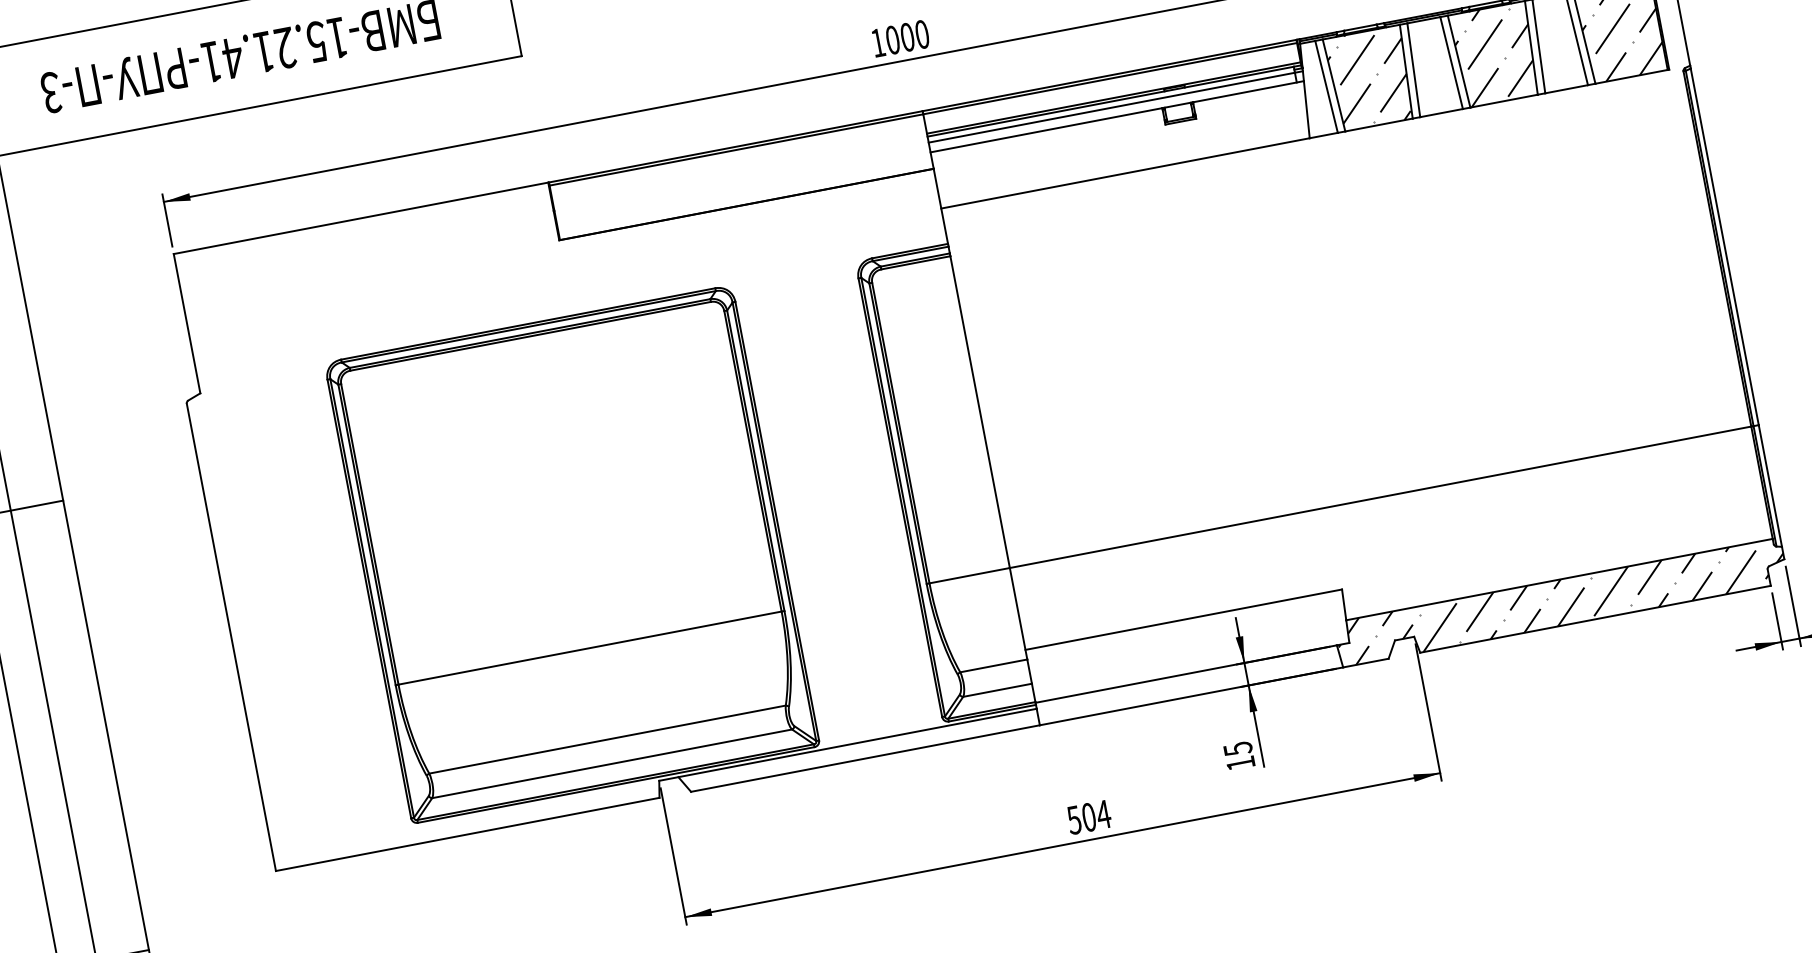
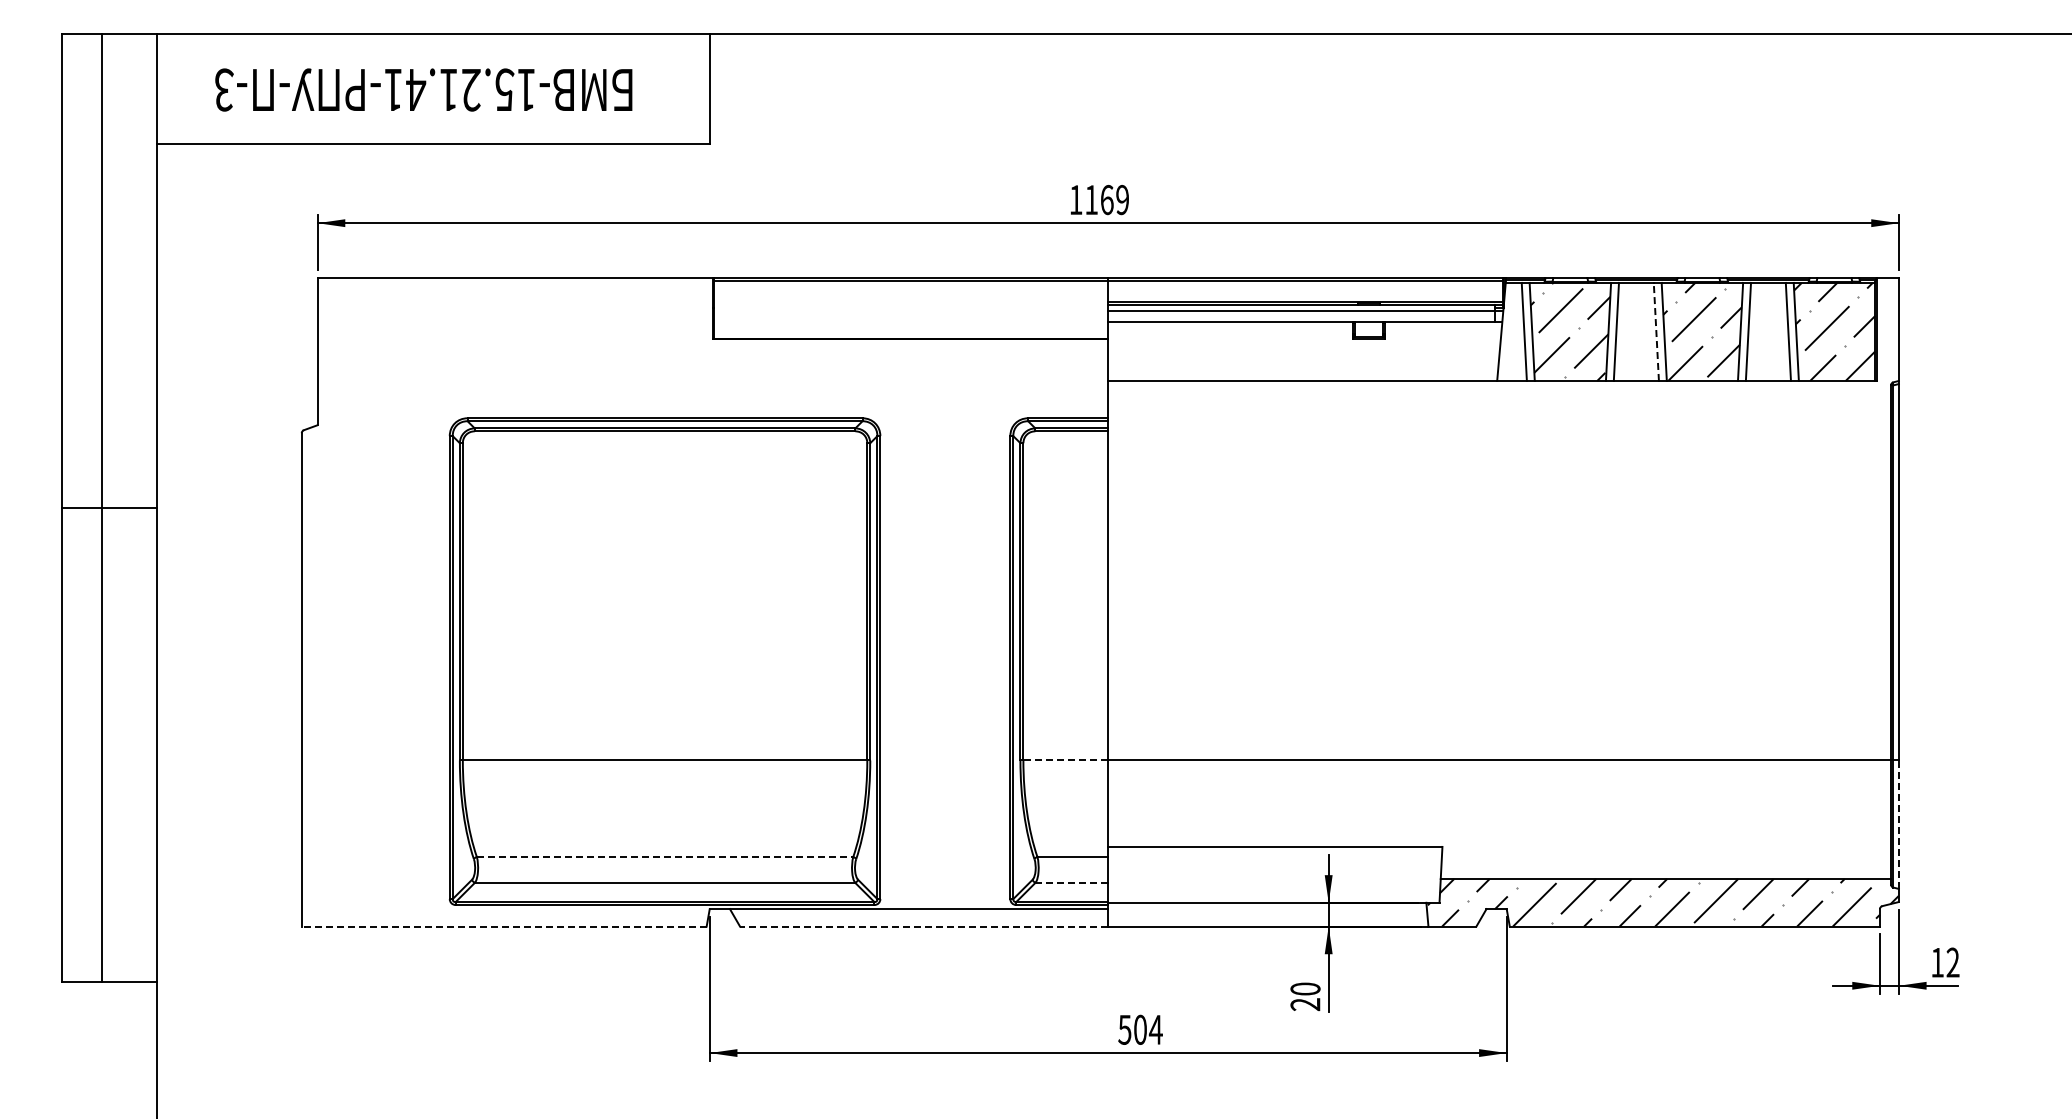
text: (907, 36) -> (1107, 199), 1000 -> 1169
line: (1451, 62) -> (1656, 331), solid -> dashed
line: (1769, 485) -> (1898, 824), solid -> dashed
line: (969, 575) -> (1065, 760), solid -> dashed
line: (997, 690) -> (1071, 882), solid -> dashed
line: (608, 739) -> (665, 857), solid -> dashed
text: (1239, 755) -> (1305, 996), 15 -> 20
line: (864, 758) -> (923, 926), solid -> dashed
line: (467, 834) -> (503, 926), solid -> dashed

